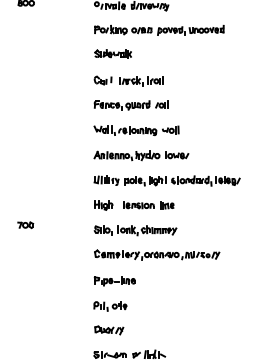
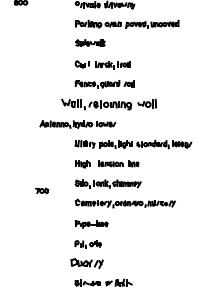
part: (136, 130) -> (108, 104), size x1.4
part: (141, 155) -> (77, 124), moved
part: (25, 225) -> (42, 191), moved
part: (109, 330) -> (87, 263), size x1.4

